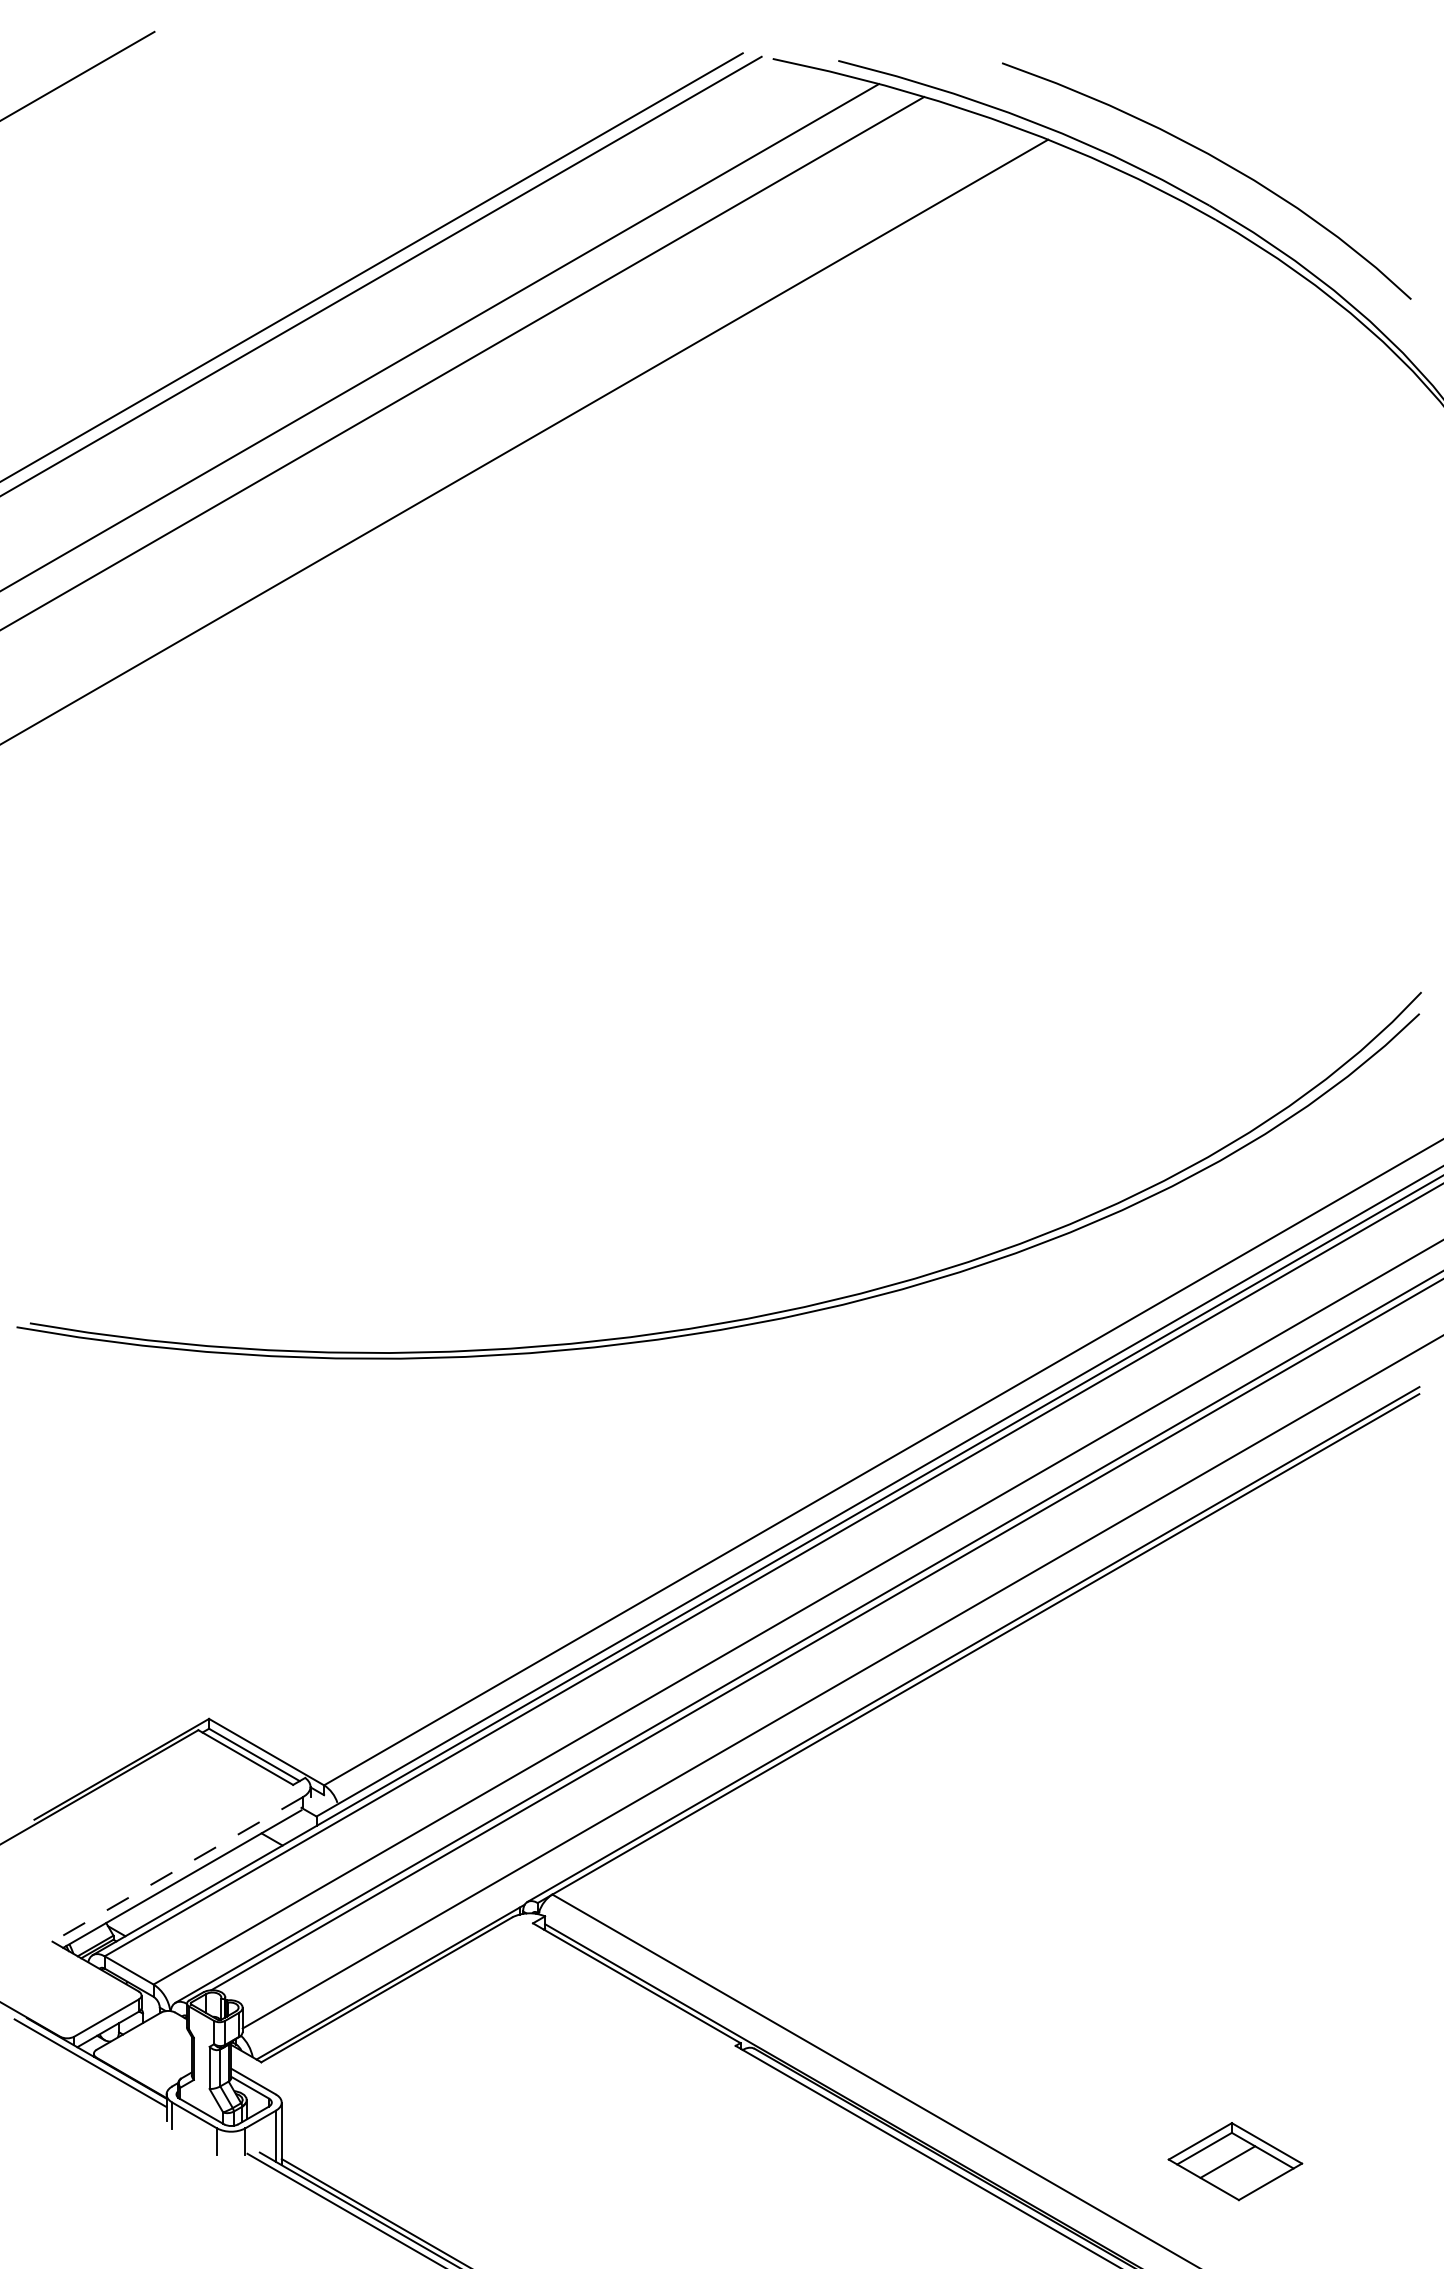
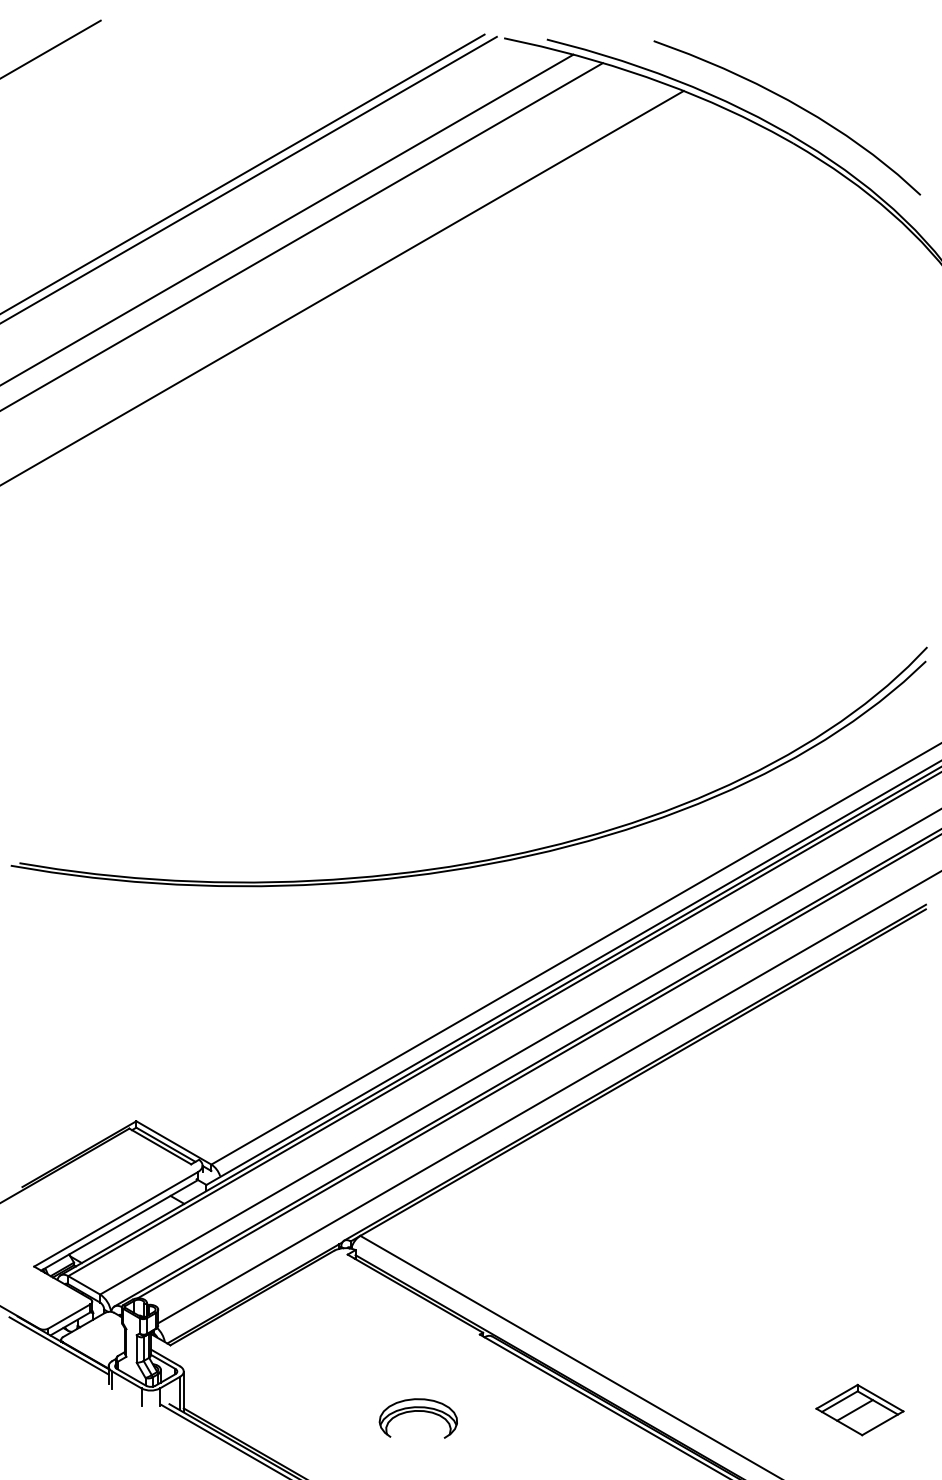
line: (177, 1869) -> (115, 1219), dashed -> solid
part: (1234, 2160) -> (859, 1409), moved
part: (639, 2163) -> (417, 1411), added

